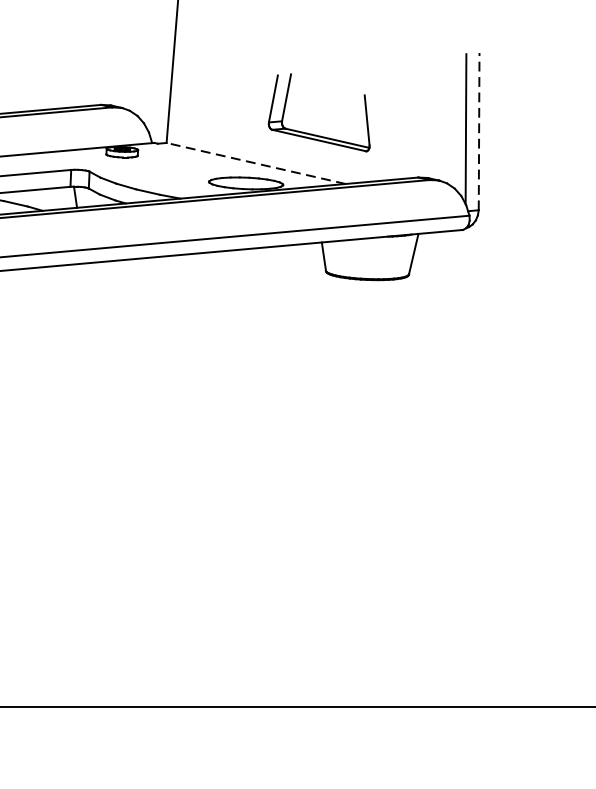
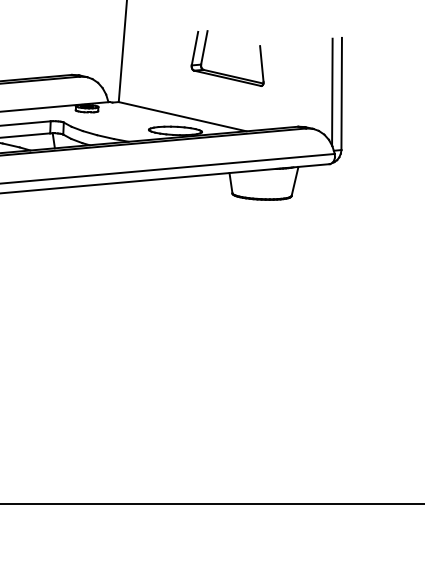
line: (478, 130) -> (341, 93), dashed -> solid
part: (314, 133) -> (224, 73), moved
line: (255, 163) -> (182, 116), dashed -> solid

